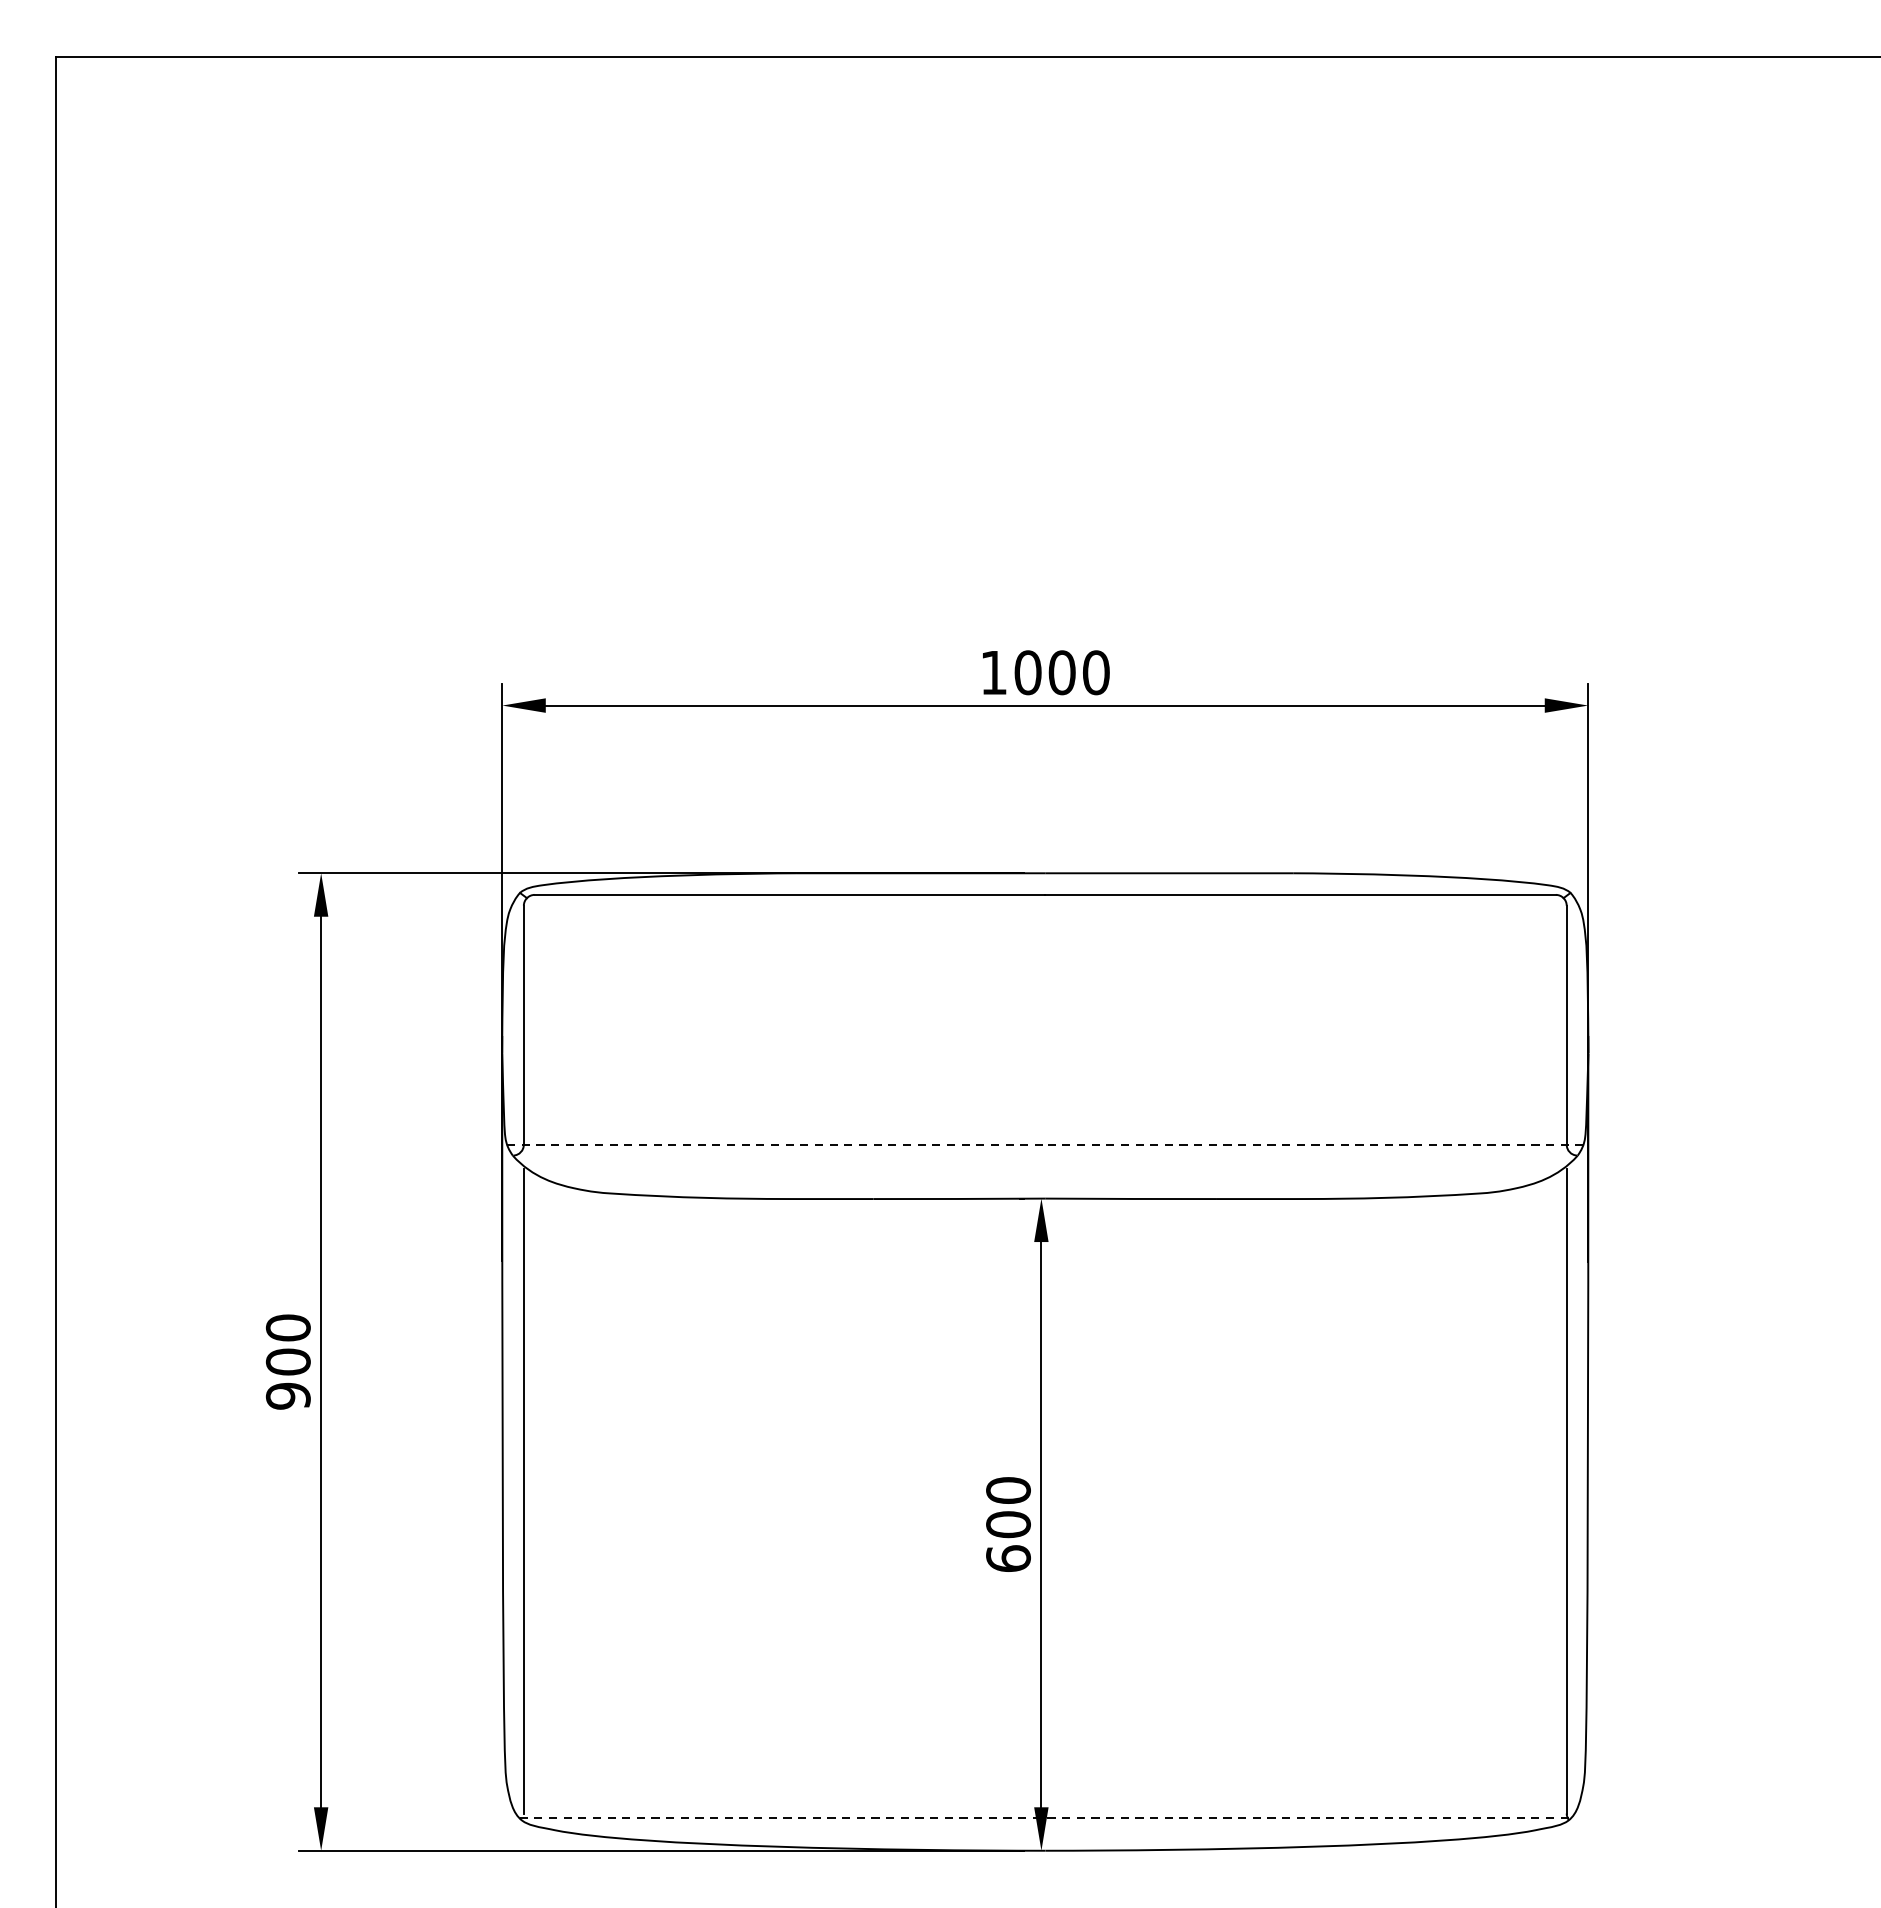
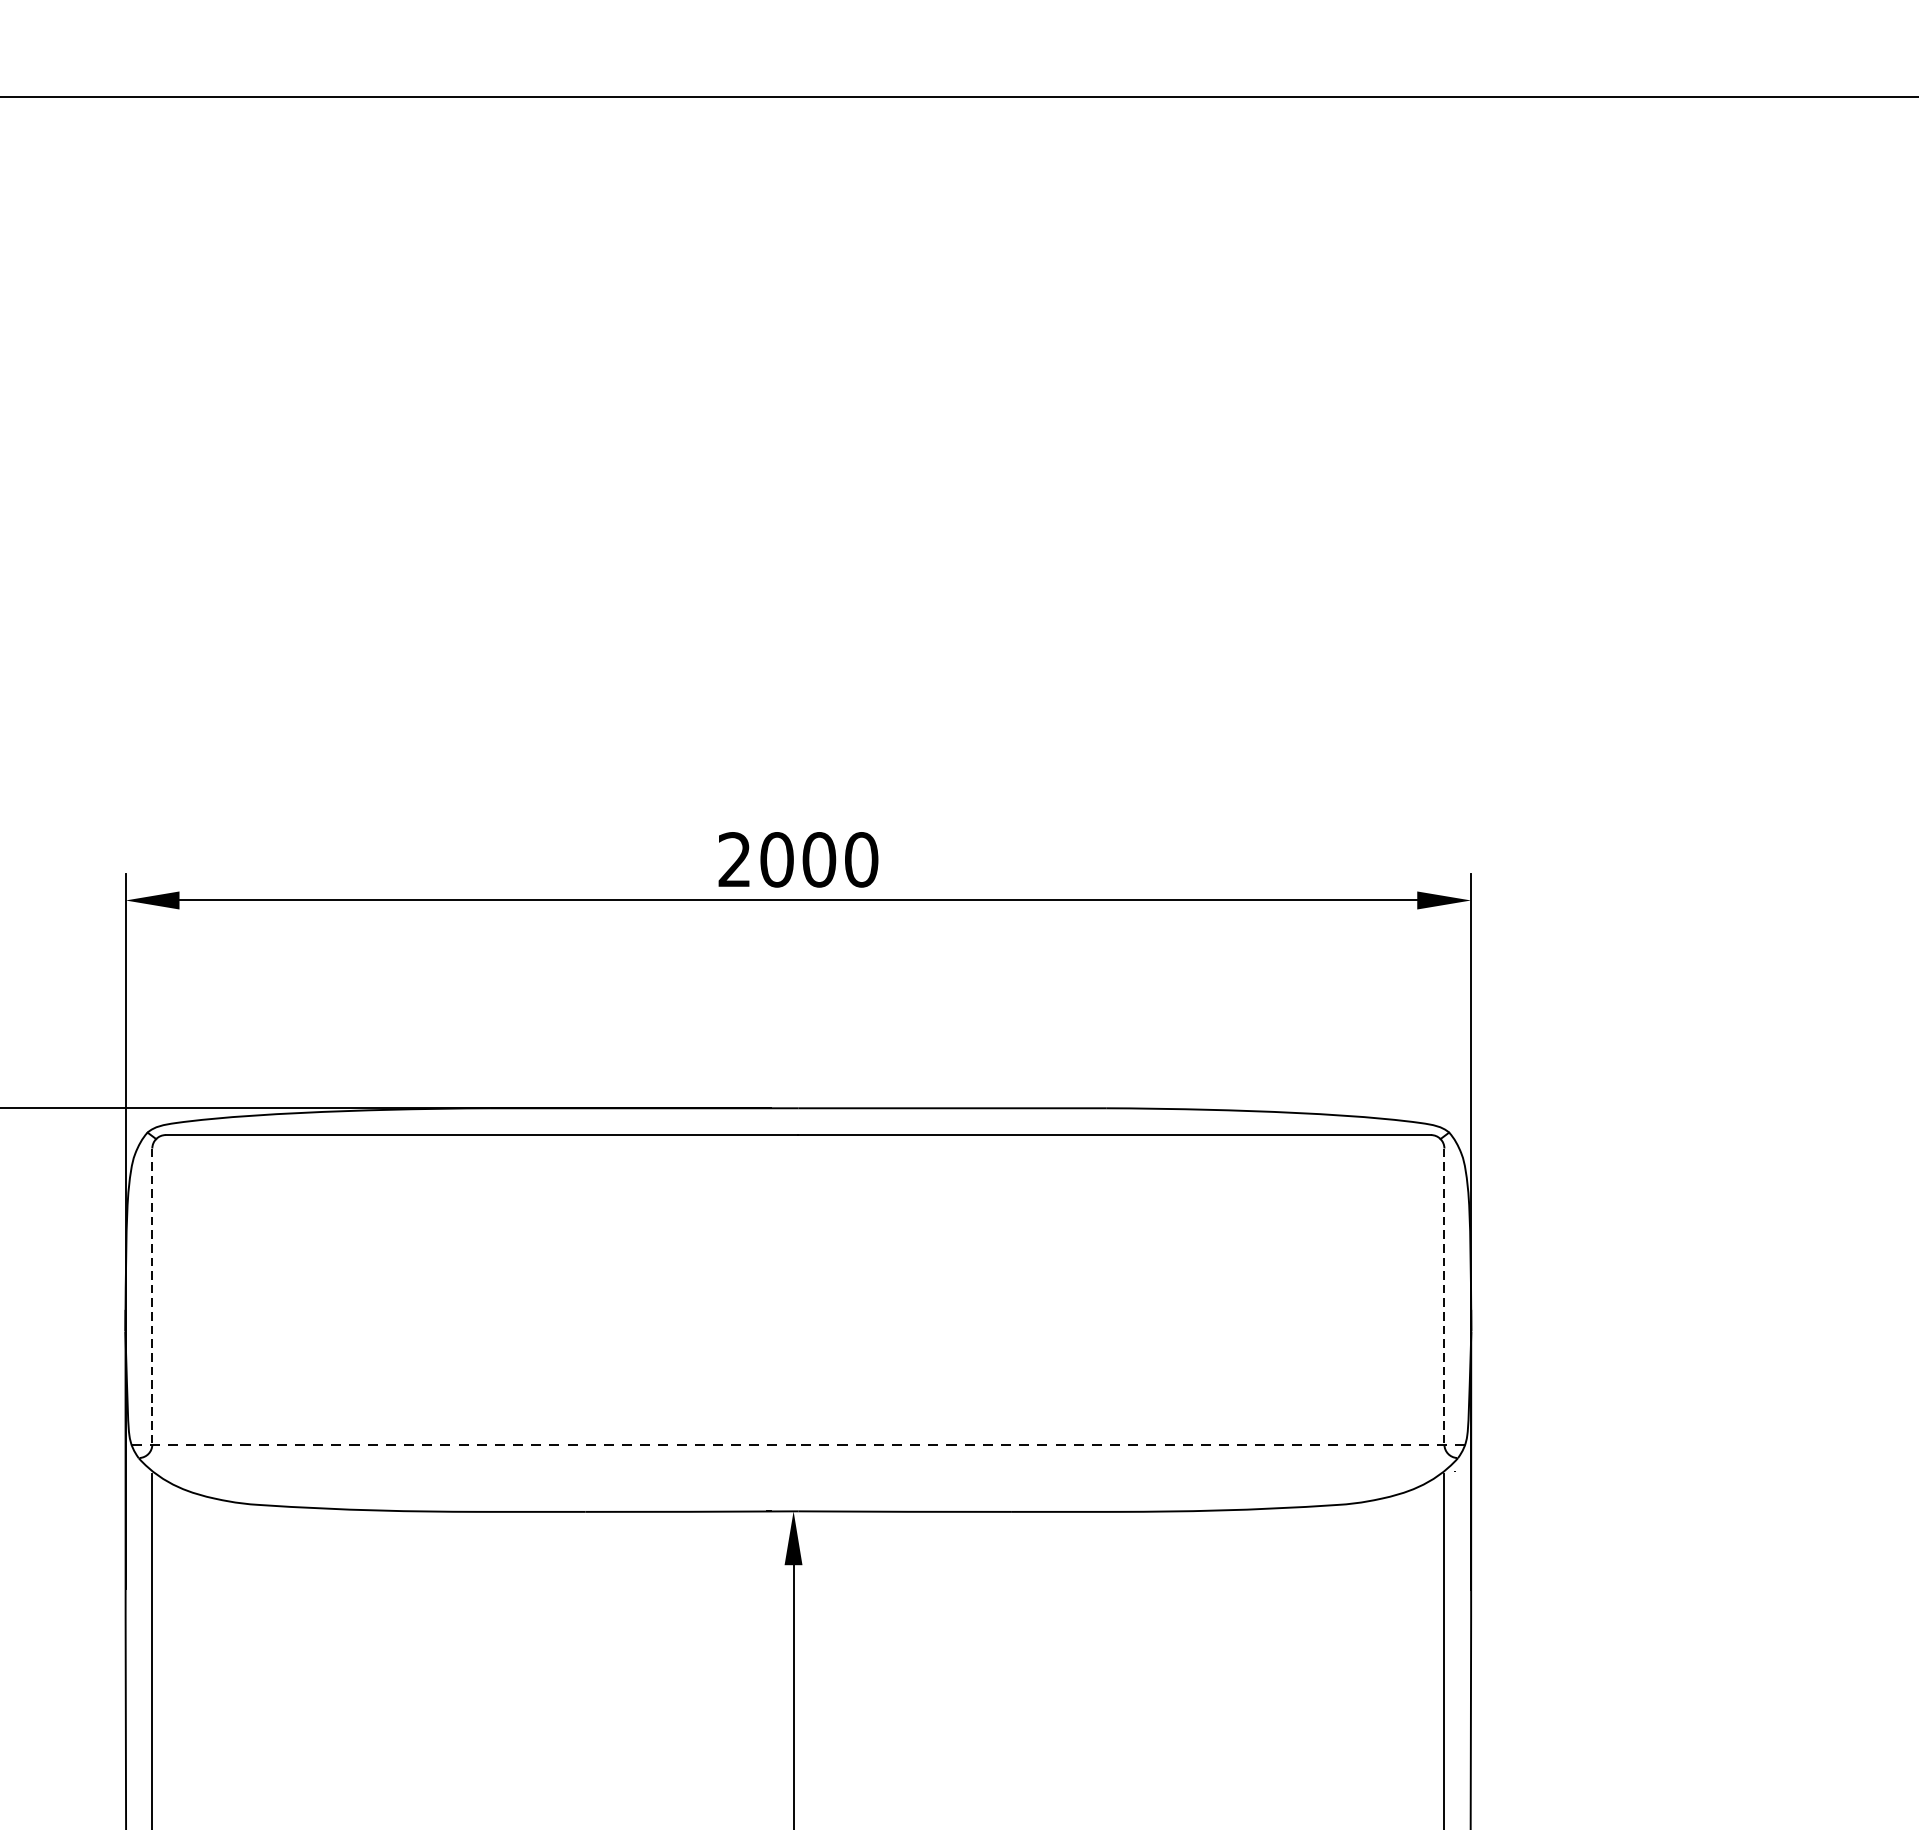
text: (993, 672) -> (734, 859), 1000 -> 2000
line: (523, 1025) -> (151, 1296), solid -> dashed
line: (1566, 1025) -> (1444, 1296), solid -> dashed

